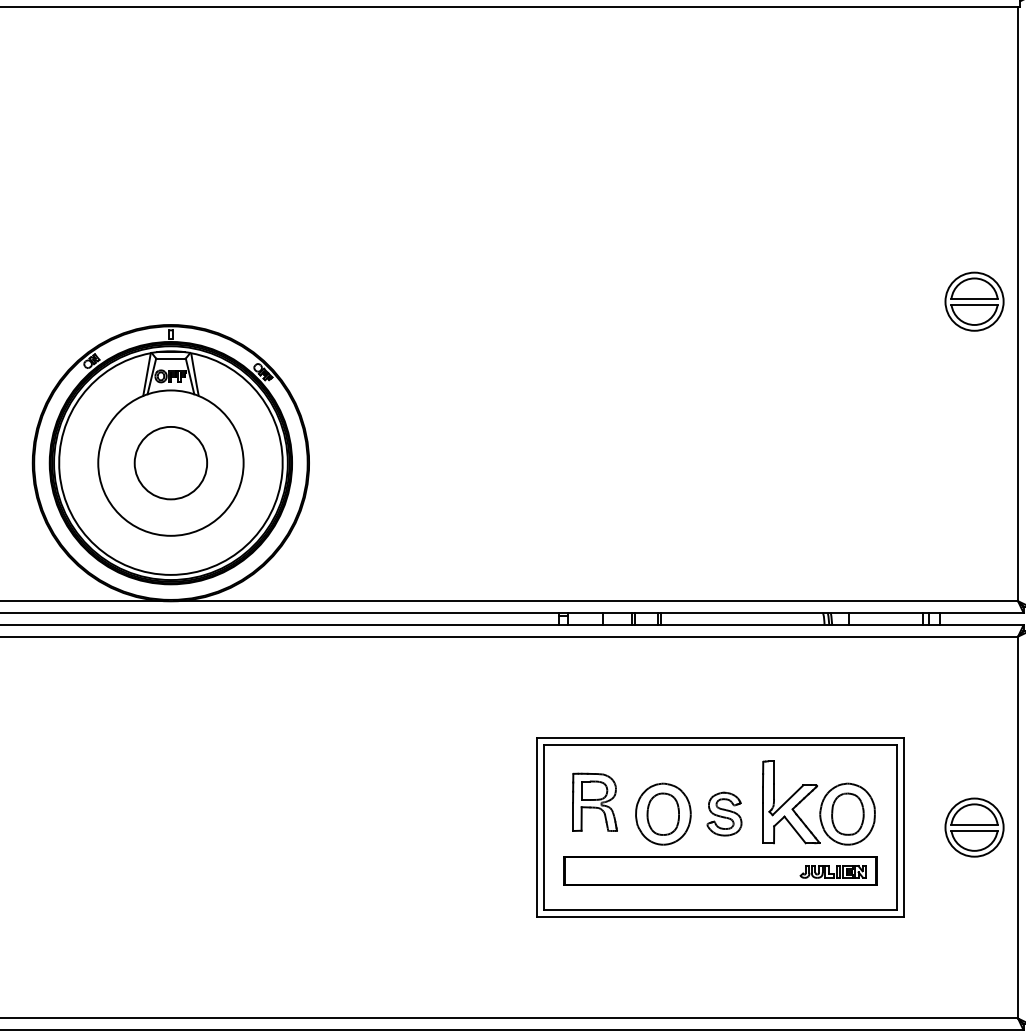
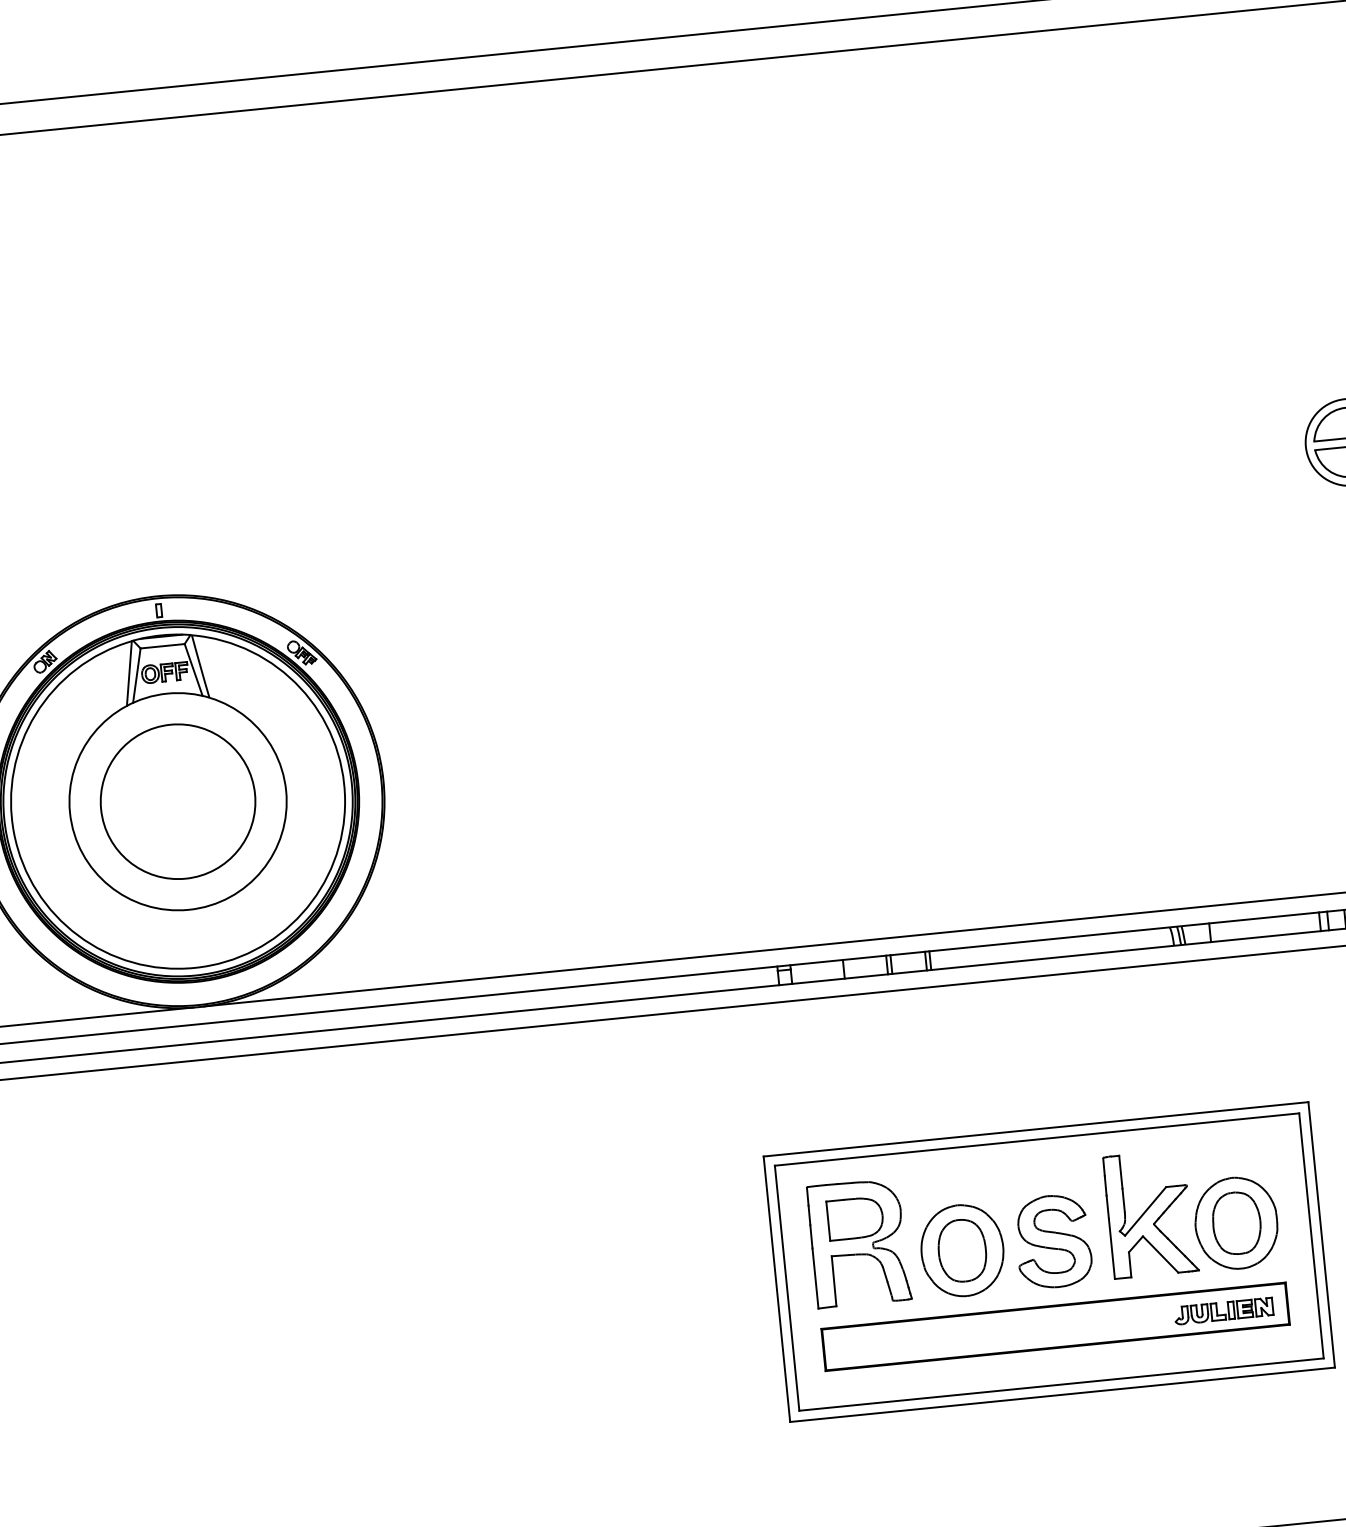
circle: (170, 462) -> (177, 800), size x1.43
part: (594, 802) -> (858, 1243), size x1.43
part: (724, 813) -> (1053, 1240), size x1.43

